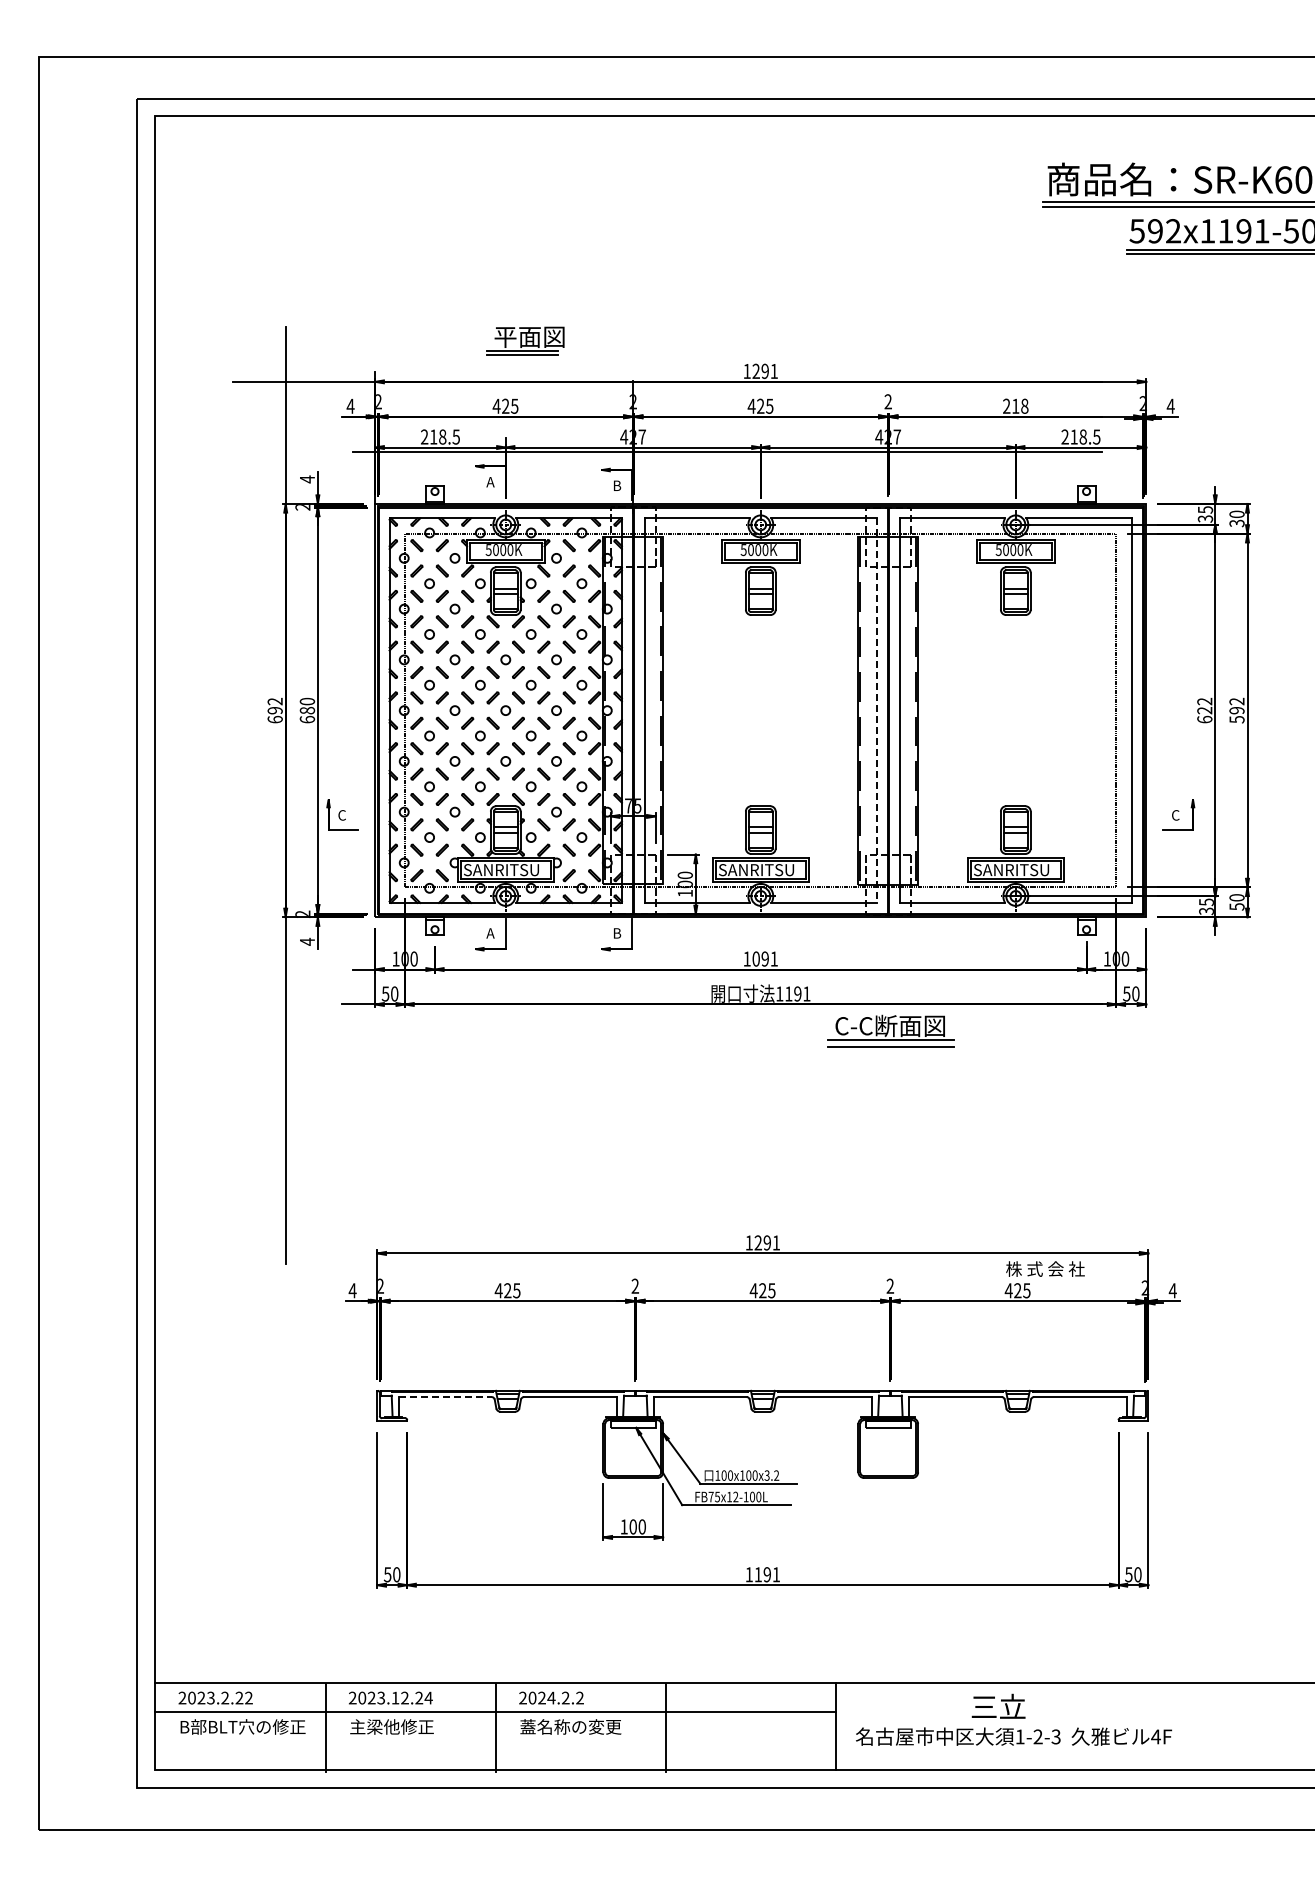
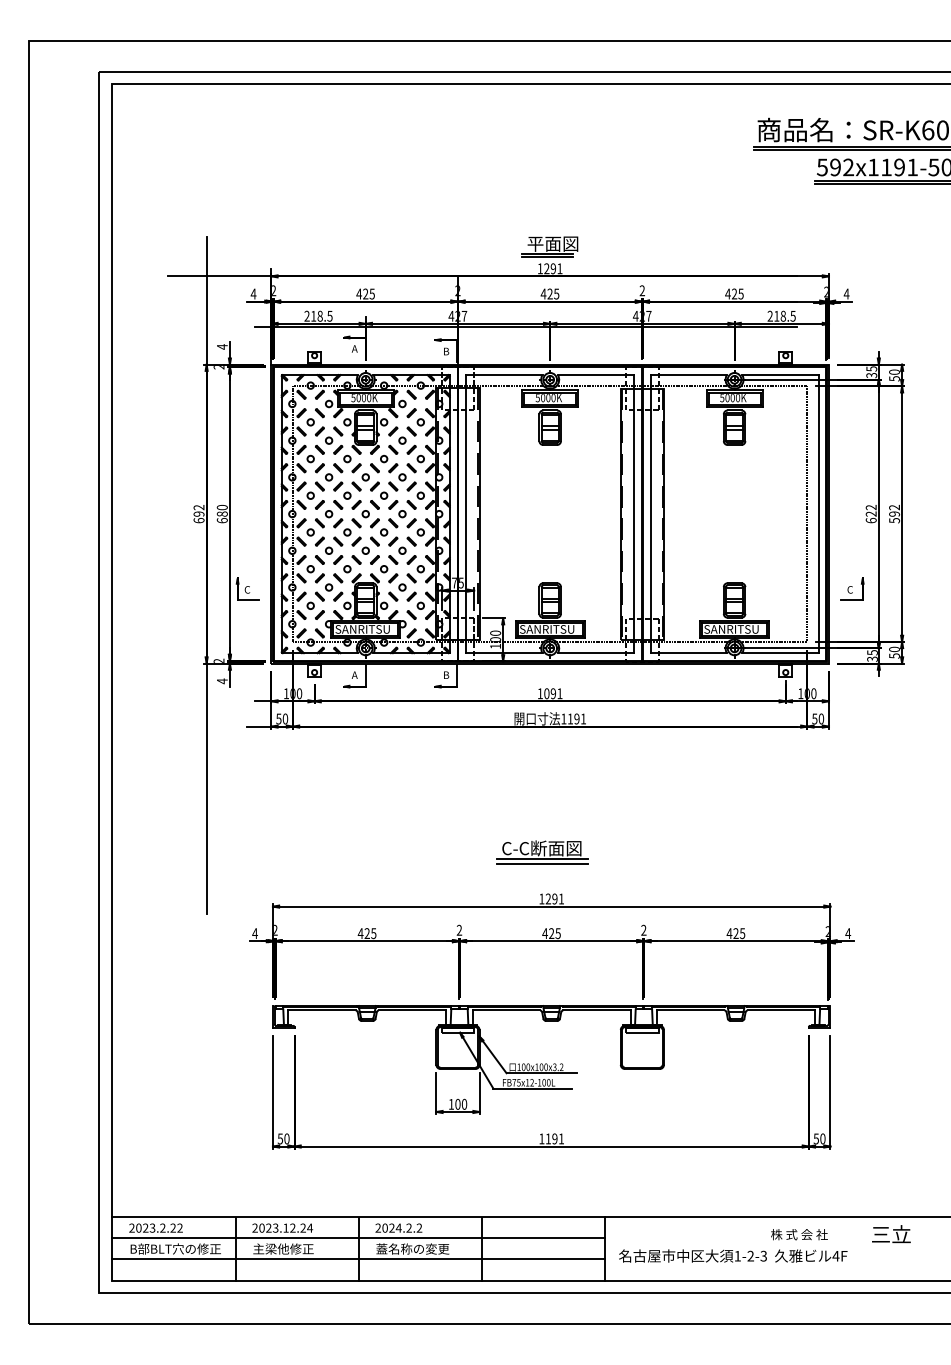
part: (525, 340) -> (549, 246), moved
text: (1015, 405) -> (734, 293), 218 -> 425
text: (1236, 522) -> (894, 378), 30 -> 50
line: (876, 711) -> (633, 514), dashed -> solid
part: (890, 1030) -> (542, 851), moved
text: (1045, 1268) -> (799, 1234), moved
line: (445, 1397) -> (322, 1010), dashed -> solid
text: (998, 1705) -> (891, 1233), moved
line: (495, 1741) -> (358, 1259), added

